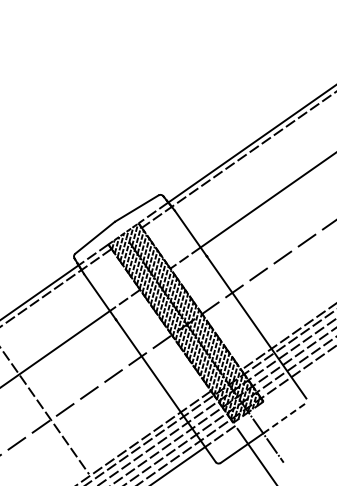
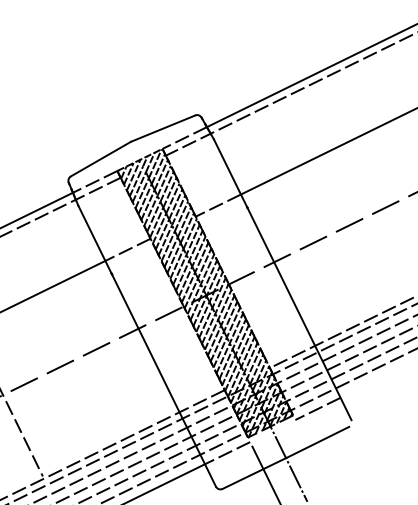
line: (280, 393) -> (317, 408), added
line: (284, 418) -> (317, 442), dashed -> solid

